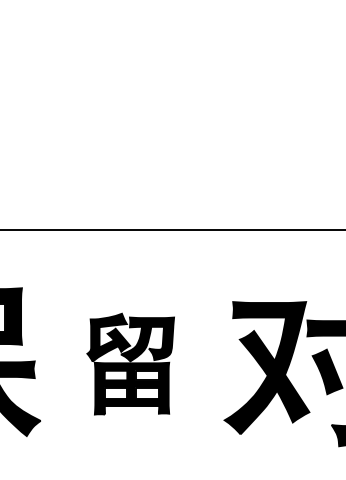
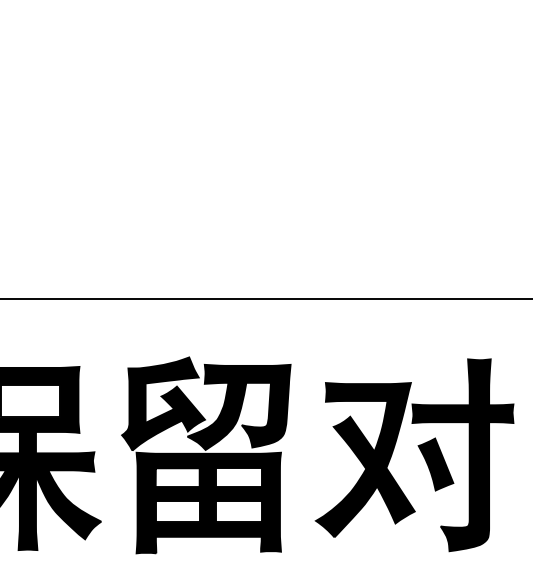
part: (130, 364) -> (206, 455), size x1.67

